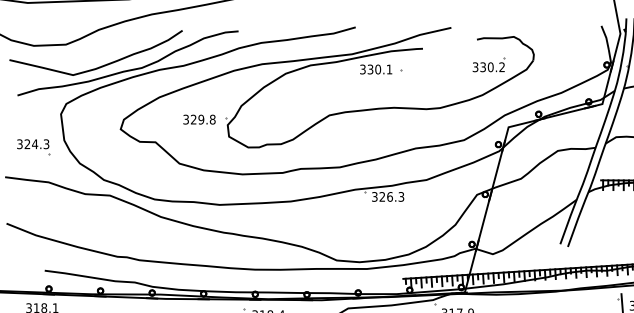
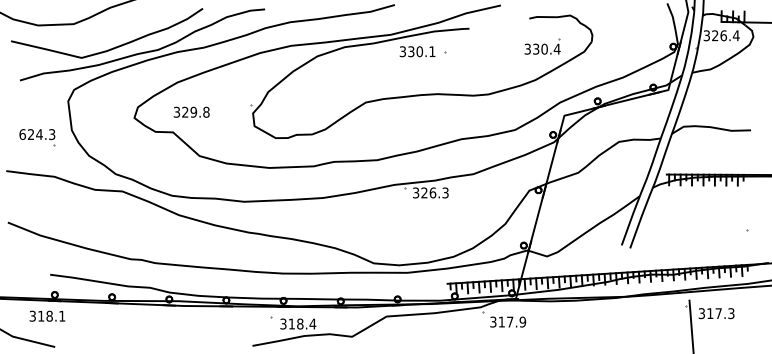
text: (501, 66) -> (556, 48), 330.2 -> 330.4
text: (199, 118) -> (191, 111), moved
text: (19, 144) -> (22, 134), 324.3 -> 624.3

